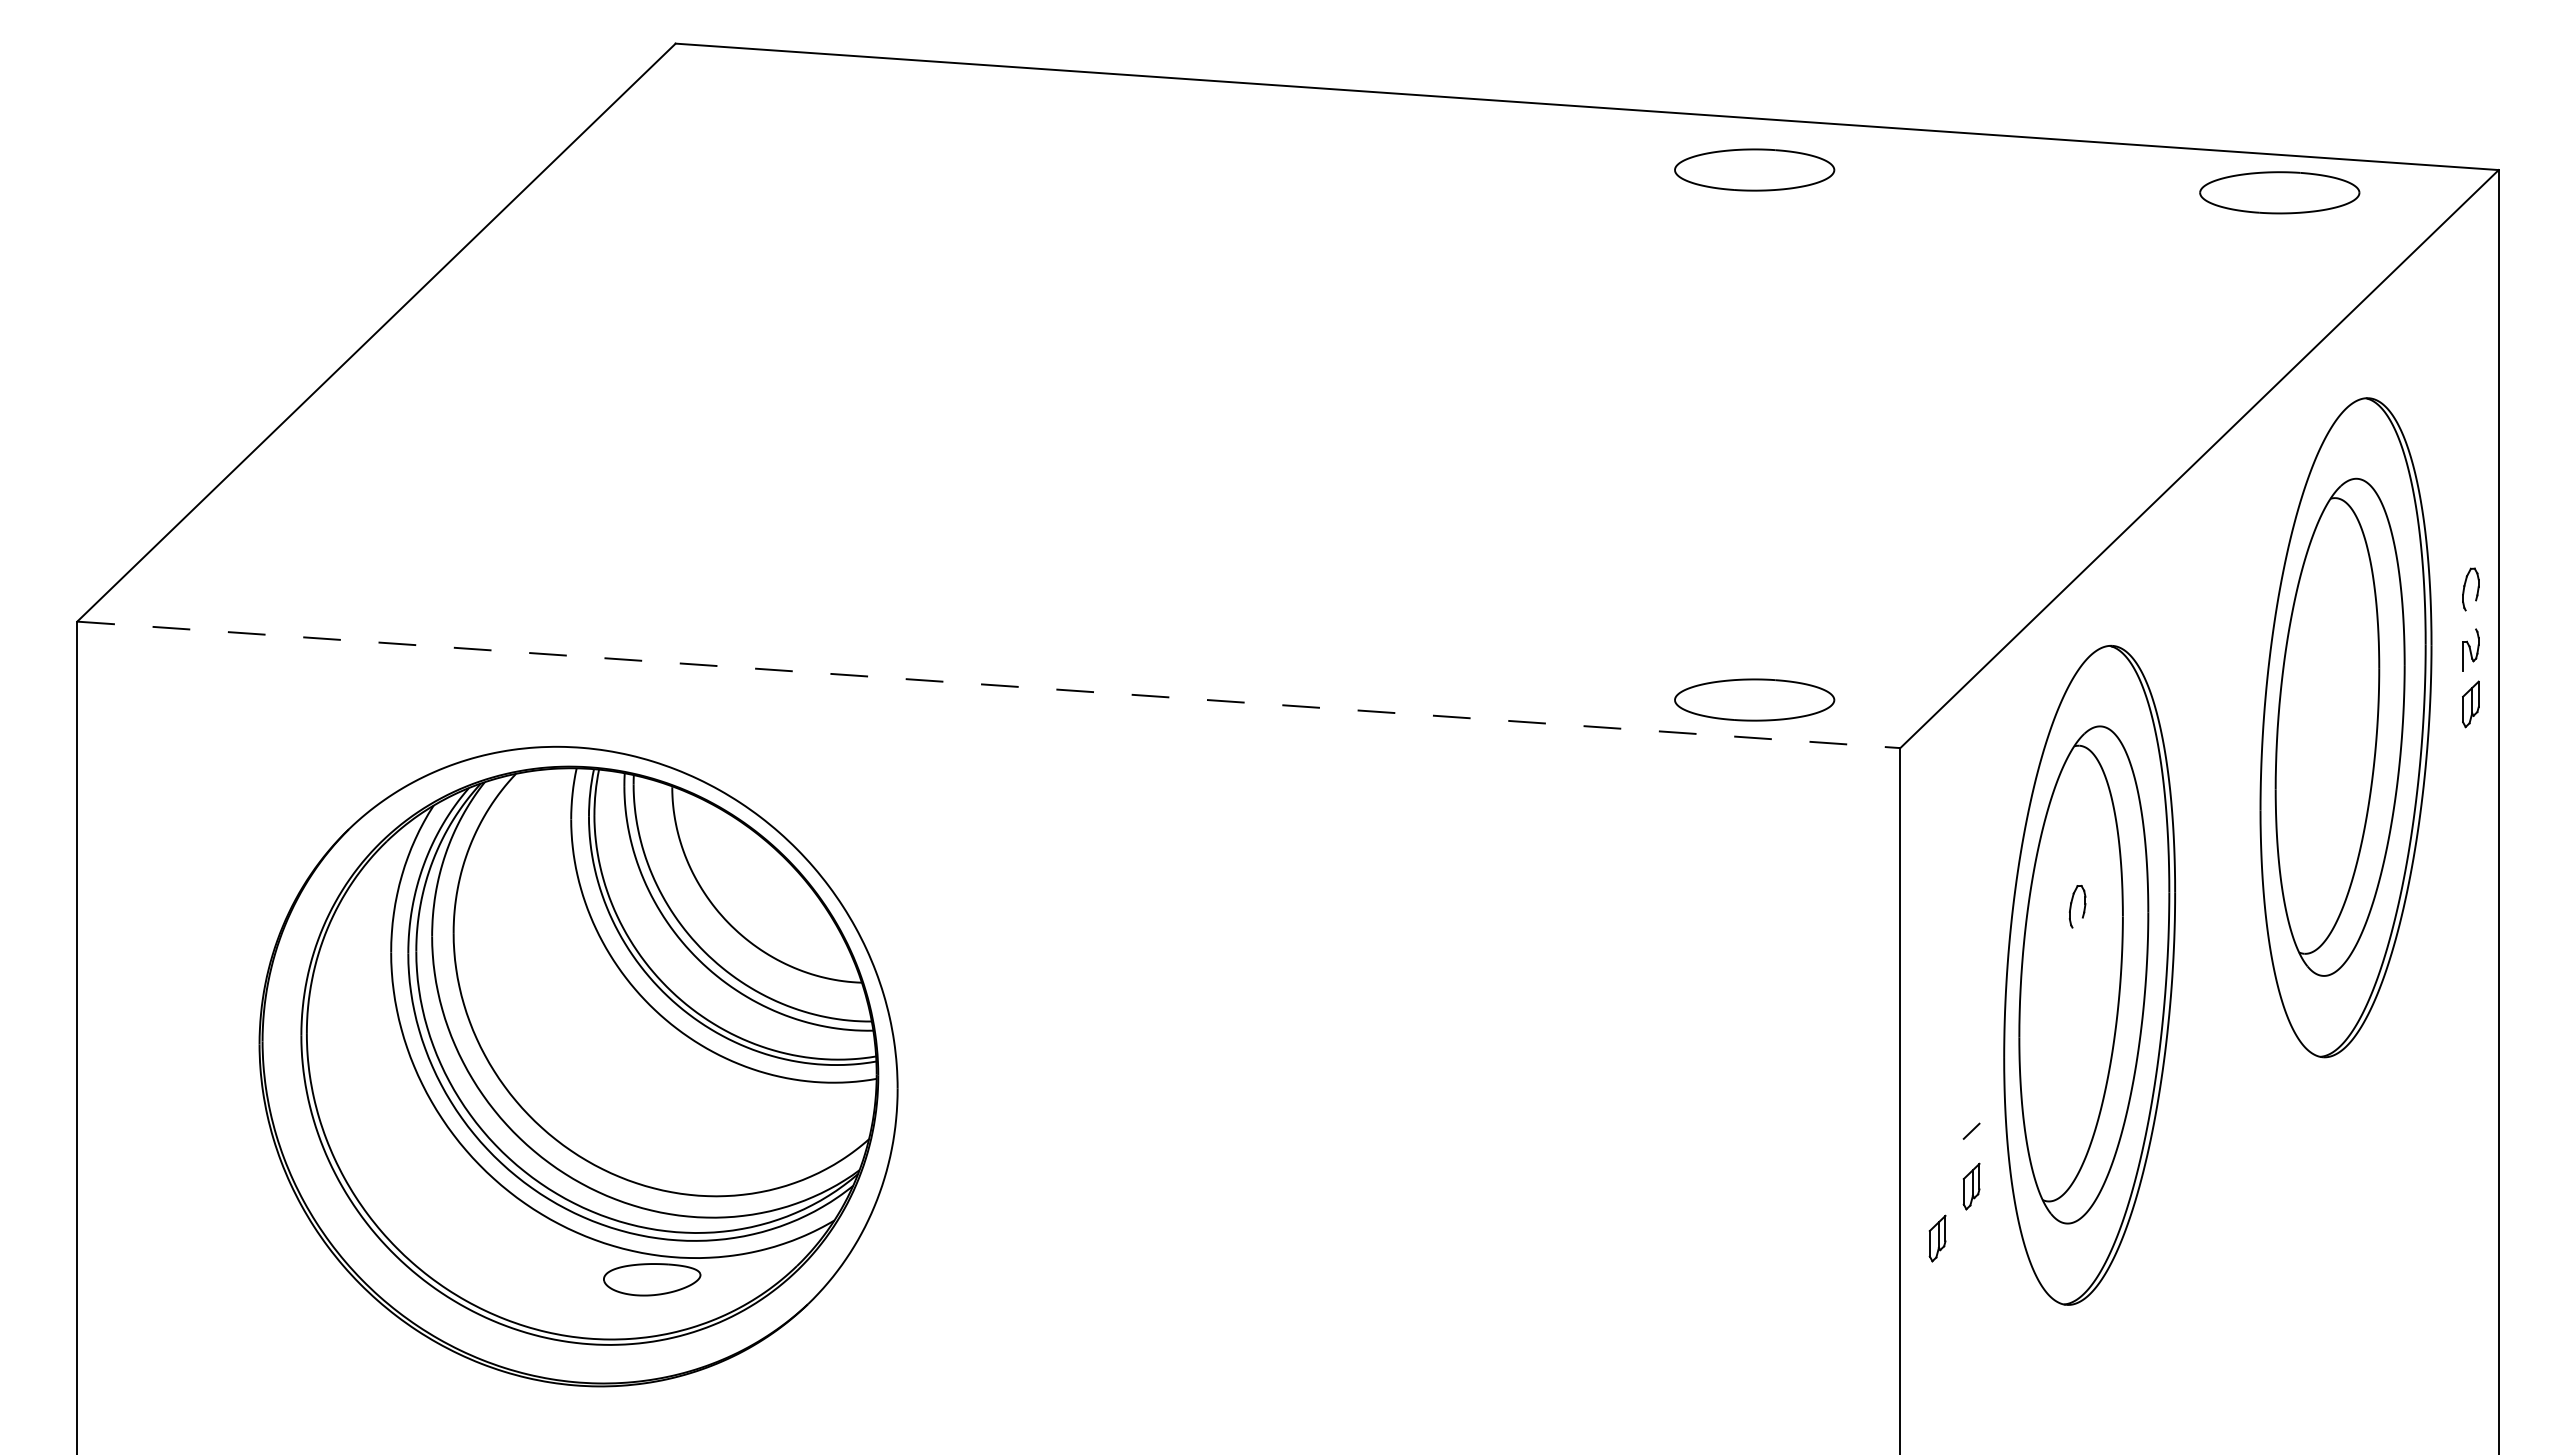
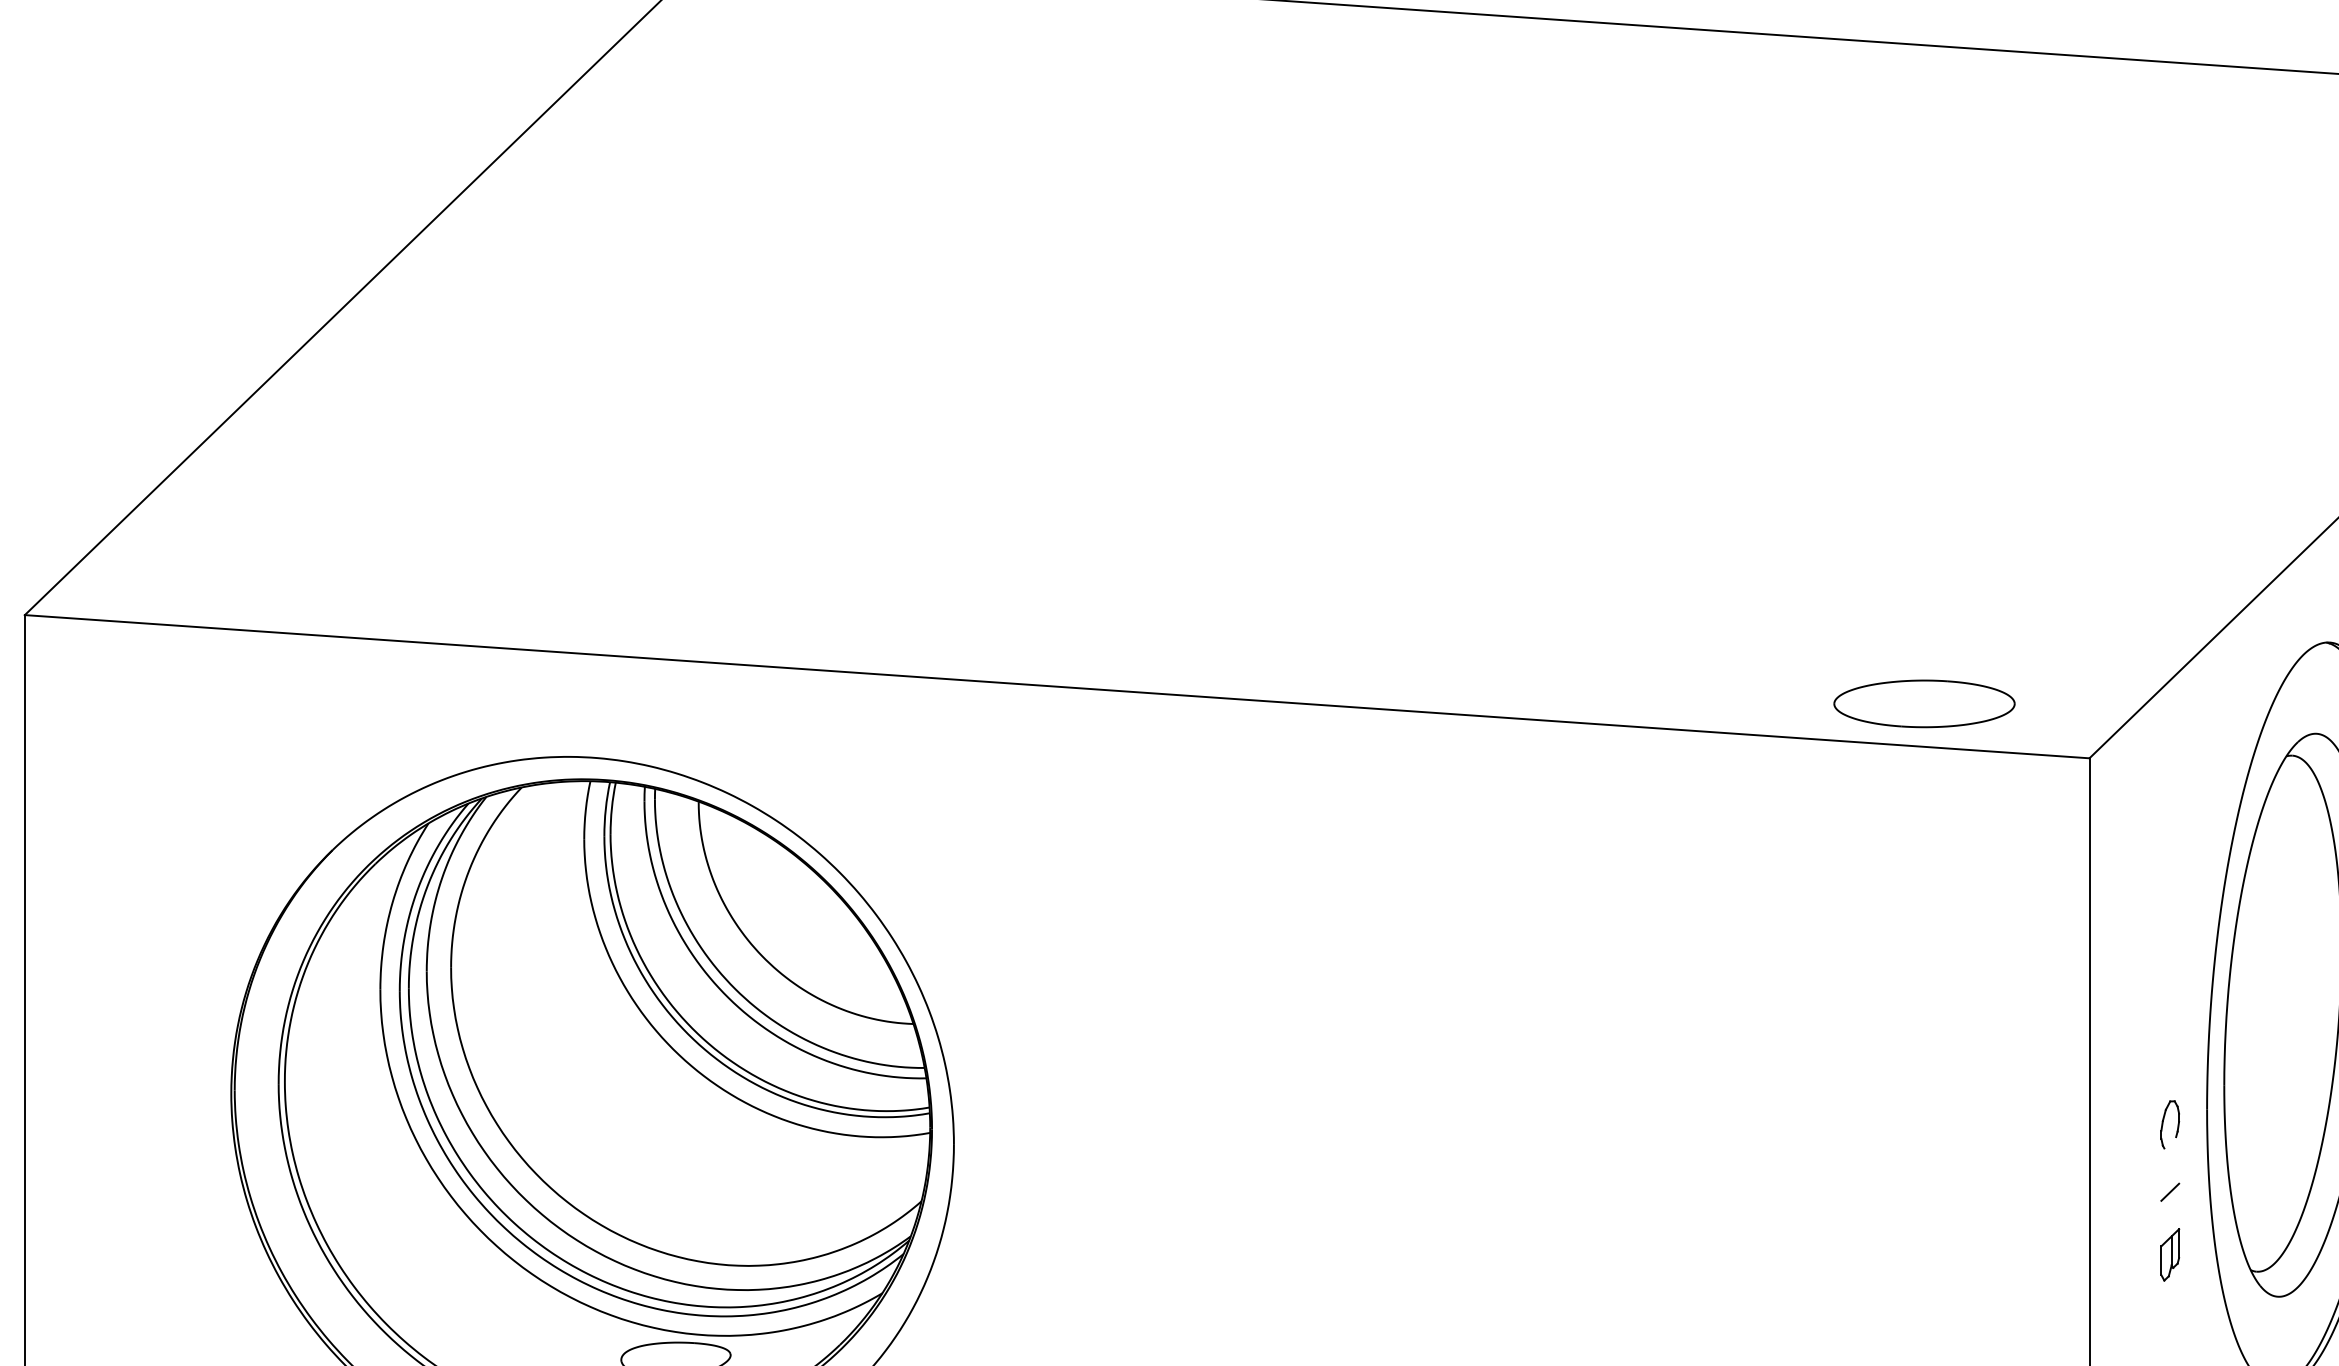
part: (1754, 169) -> (1924, 103), removed
line: (988, 684) -> (1056, 686), dashed -> solid
part: (2077, 906) -> (2170, 1124), moved
part: (1937, 1238) -> (2131, 1313), removed

